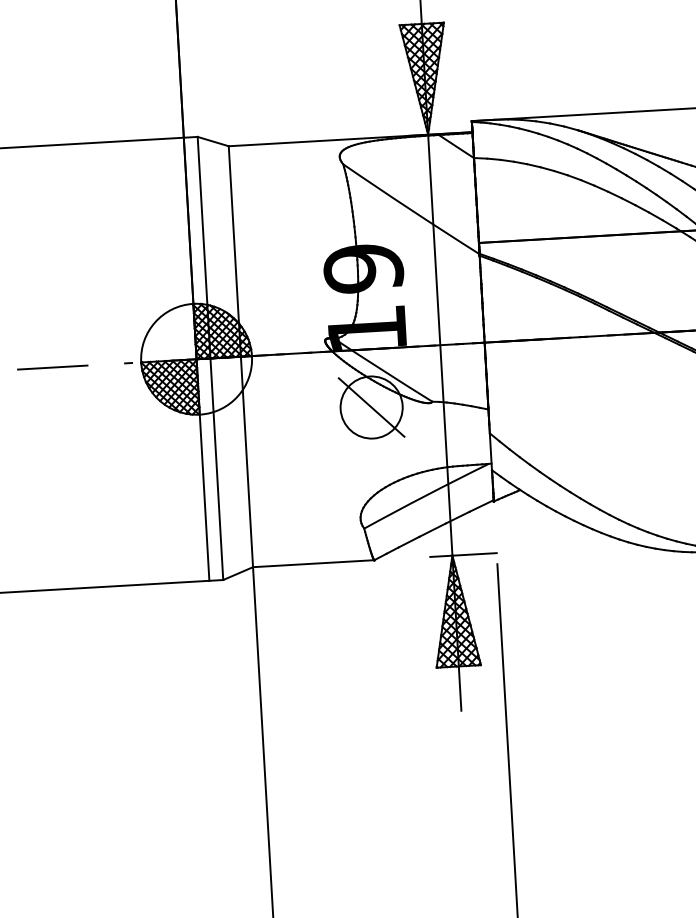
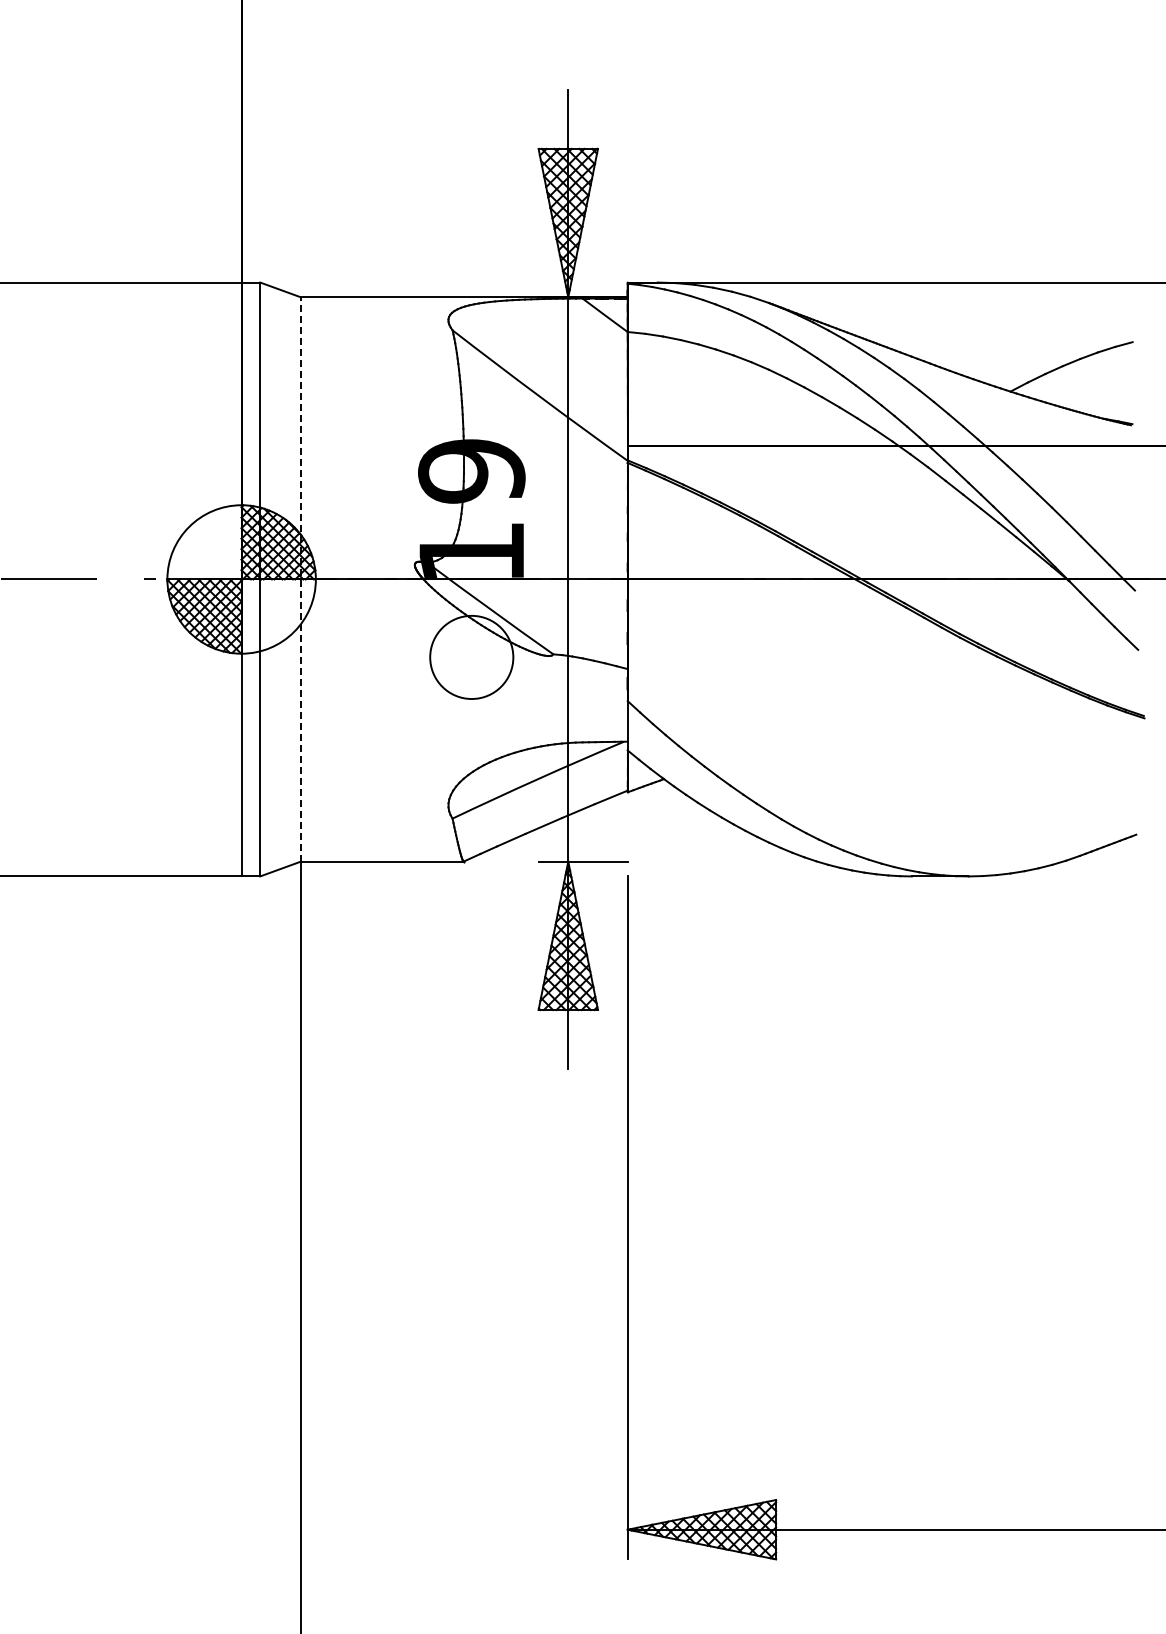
line: (241, 355) -> (301, 578), solid -> dashed
line: (371, 407) -> (471, 657), removed

